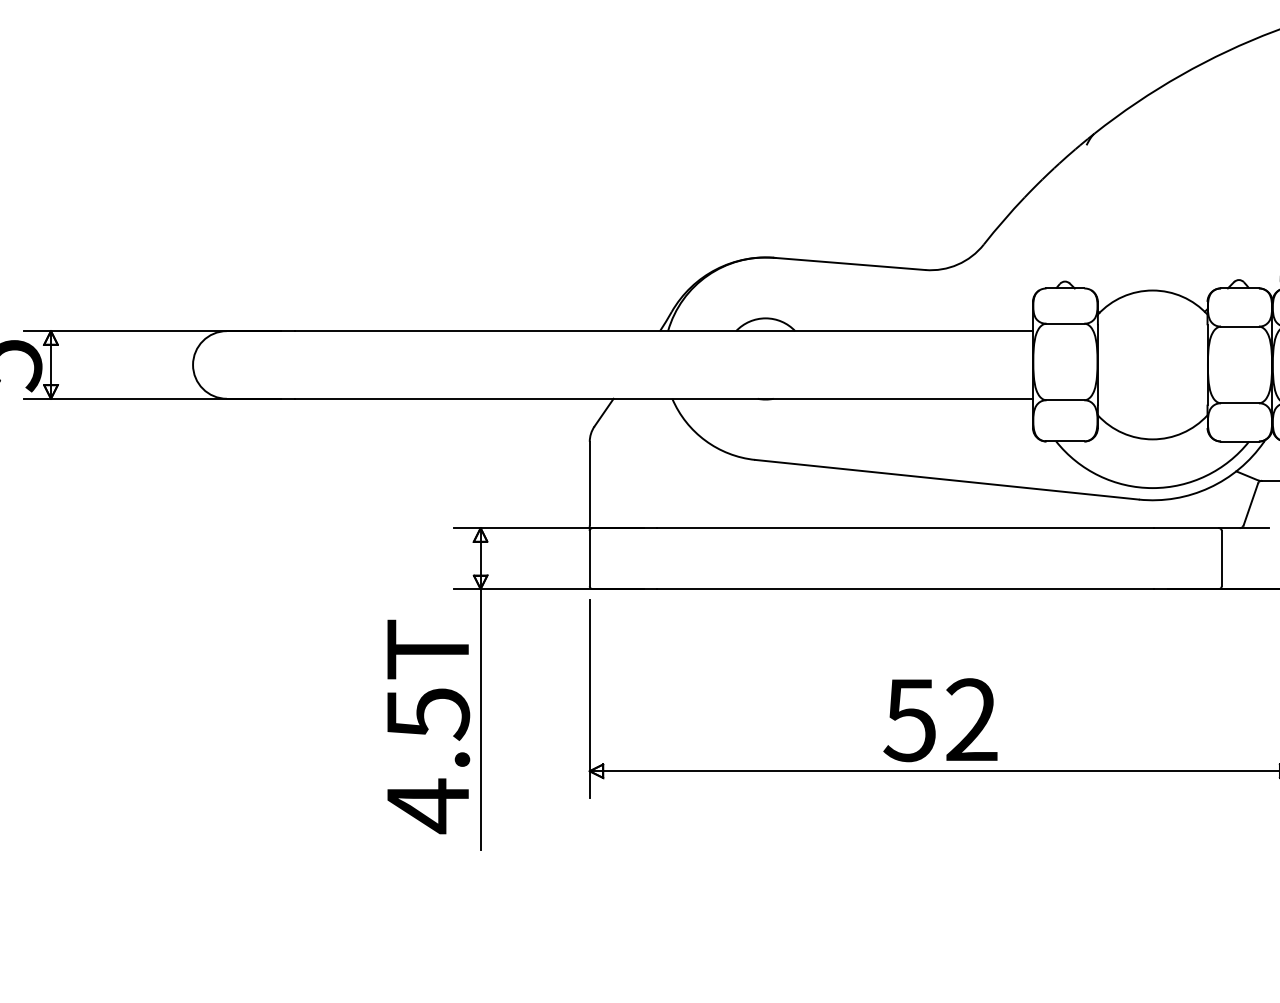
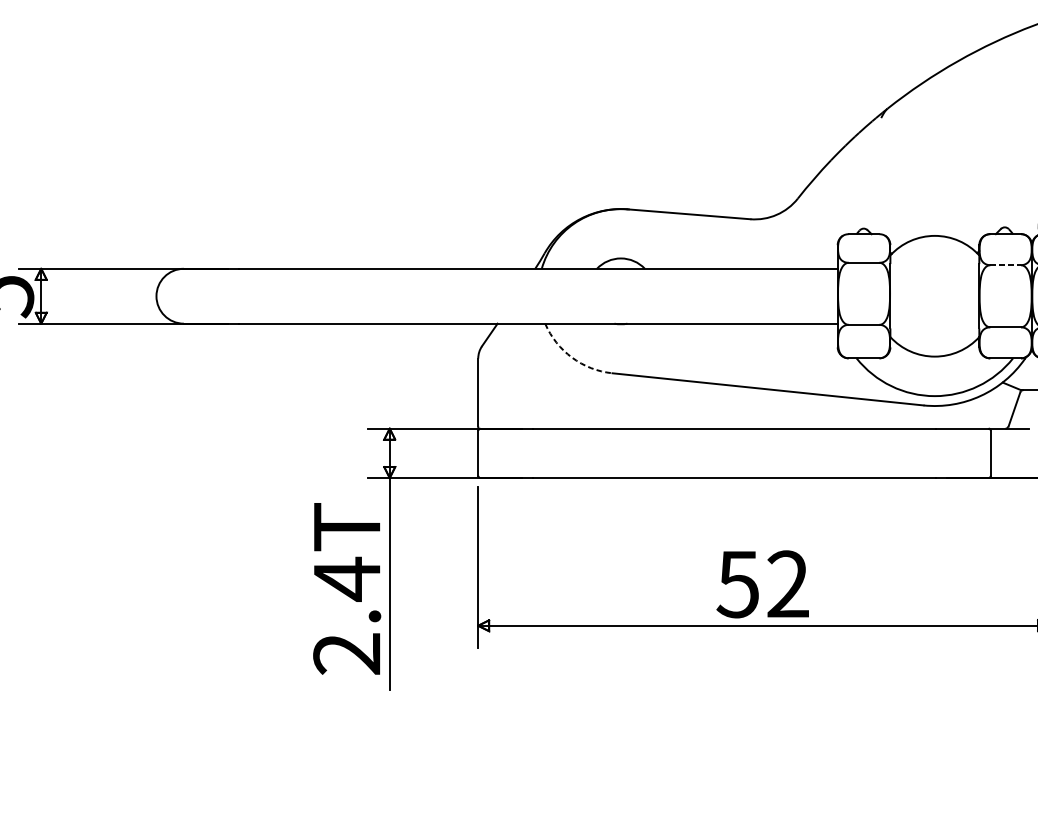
line: (1239, 326) -> (1005, 265), solid -> dashed
arc: (705, 440) -> (572, 357), solid -> dashed
text: (428, 760) -> (347, 617), 4.5T -> 2.4T

